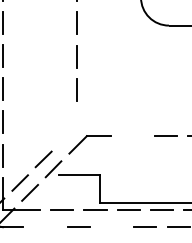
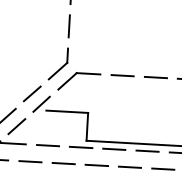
part: (67, 127) -> (57, 63), added
line: (132, 135) -> (122, 75), added
line: (45, 226) -> (30, 161), added
line: (111, 226) -> (96, 164), added

